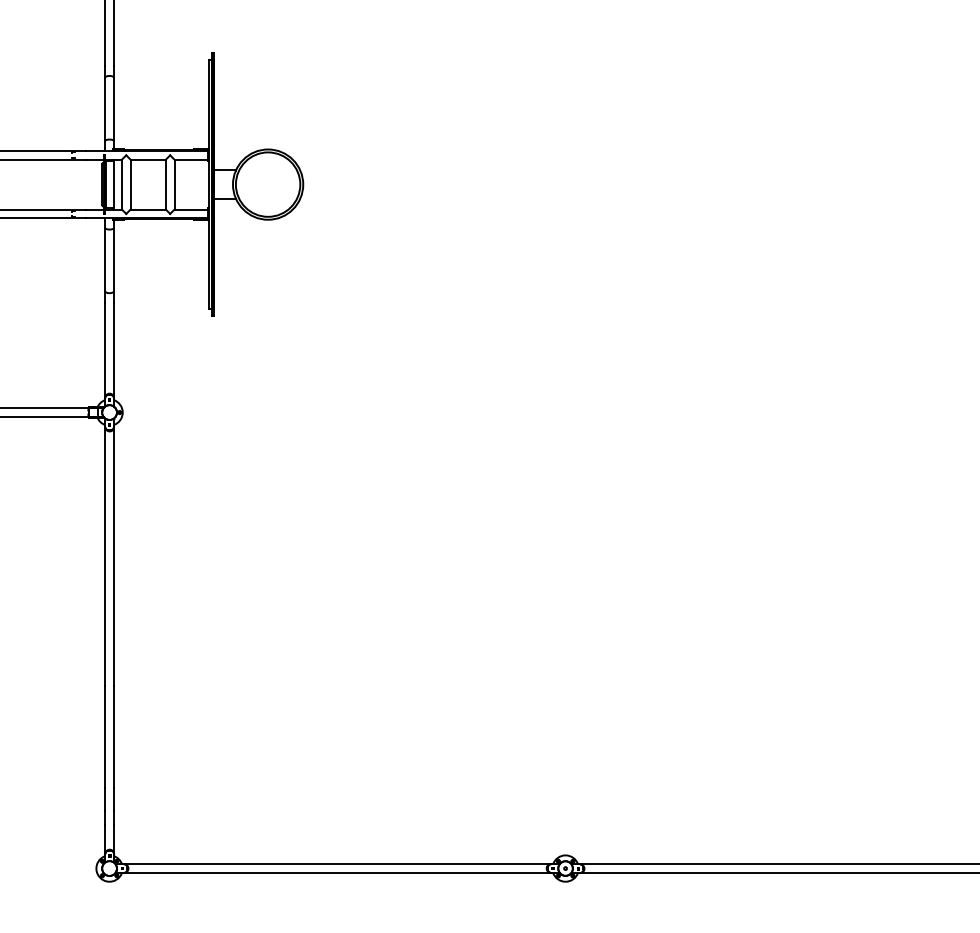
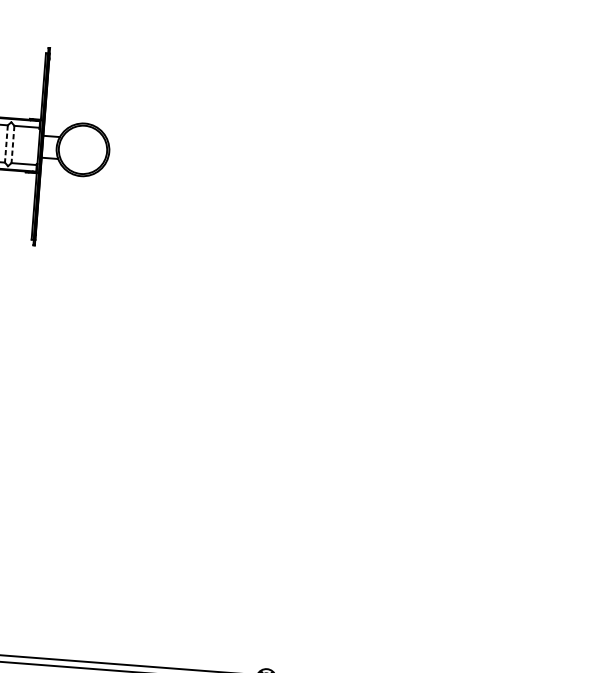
line: (165, 184) -> (6, 143), solid -> dashed
line: (174, 184) -> (12, 144), solid -> dashed

